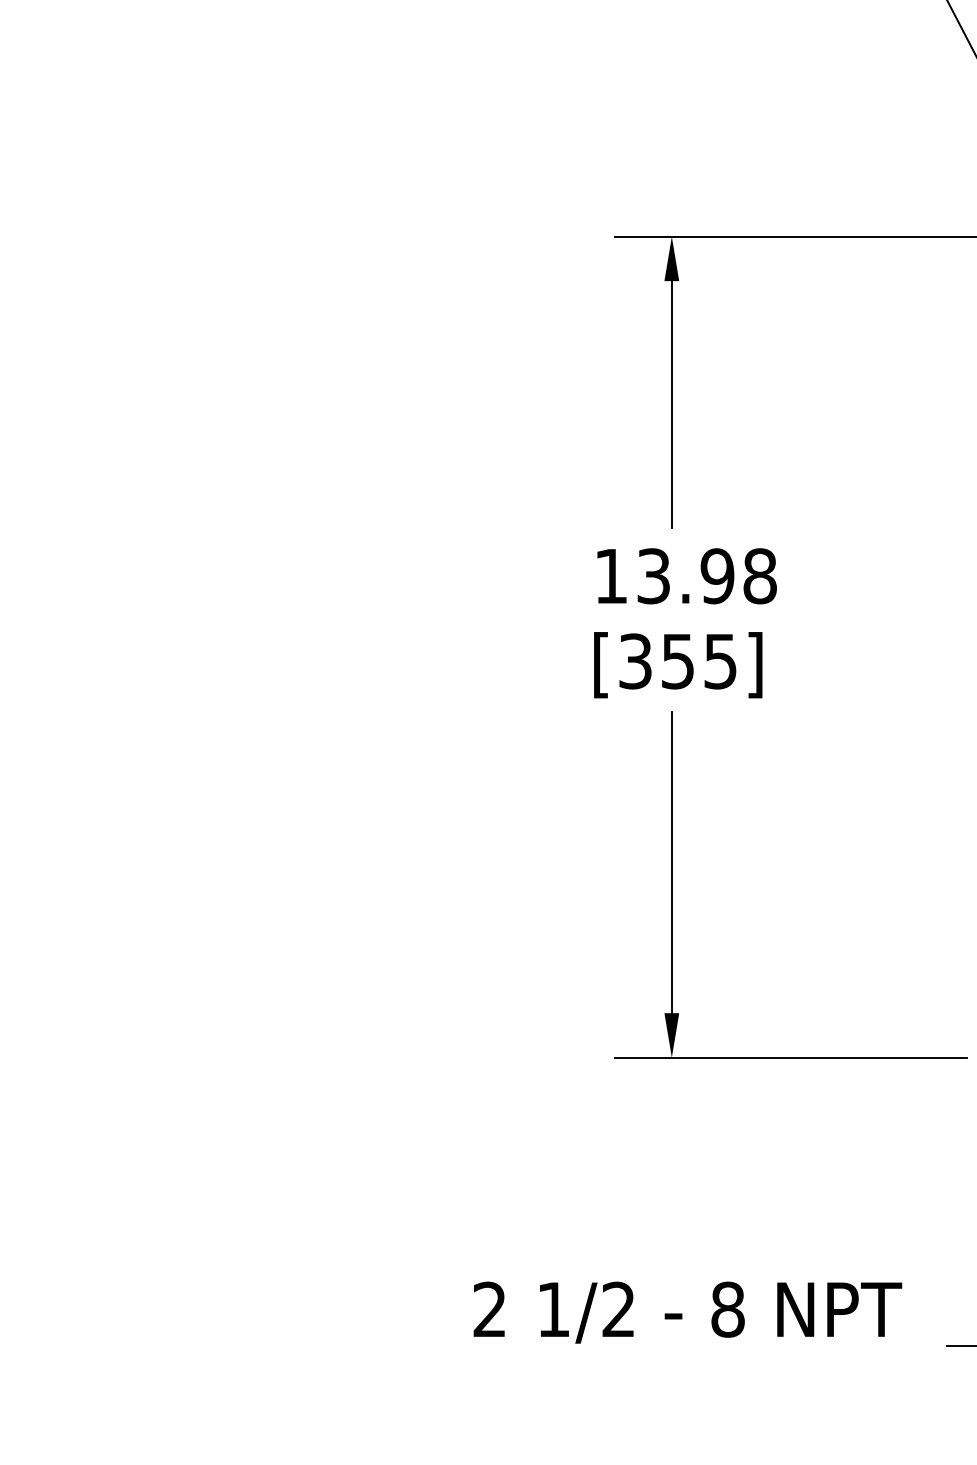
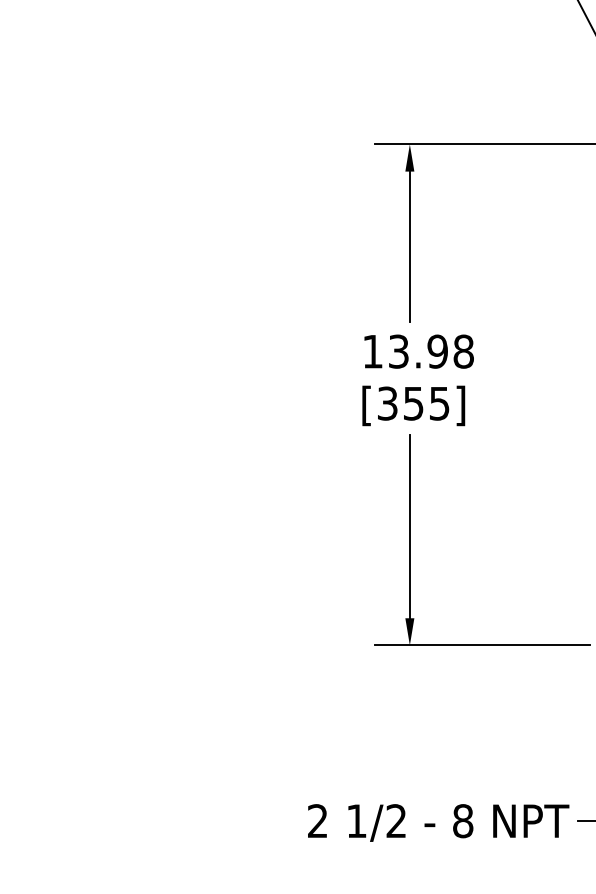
text: (687, 1311) -> (438, 822), moved

